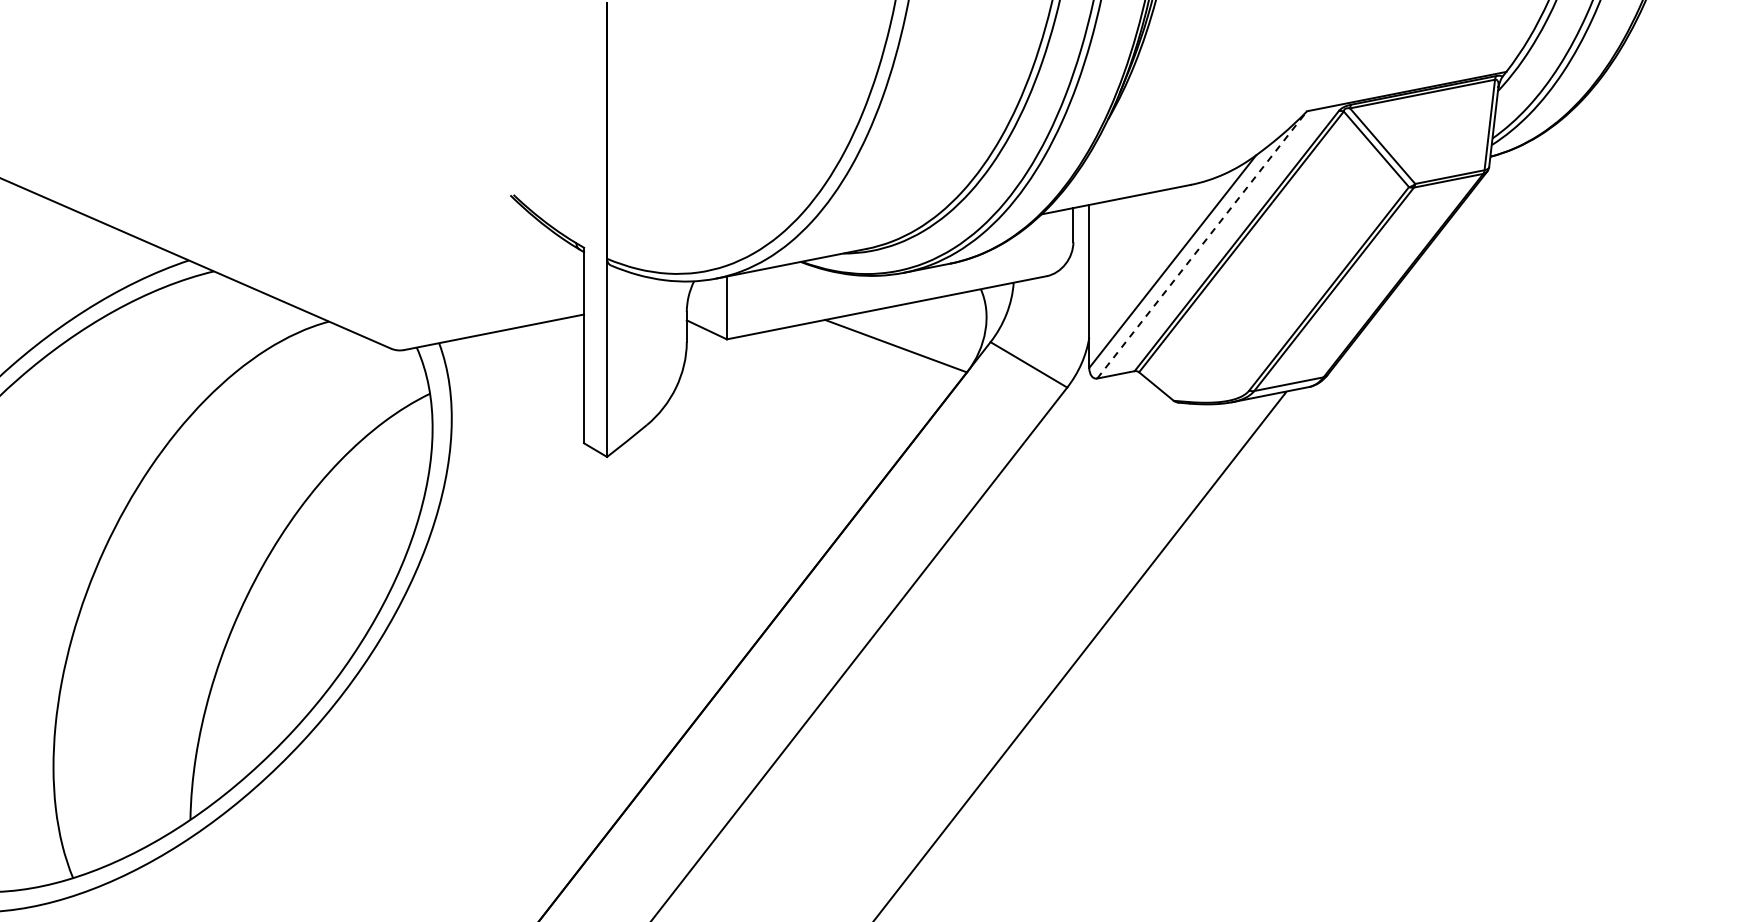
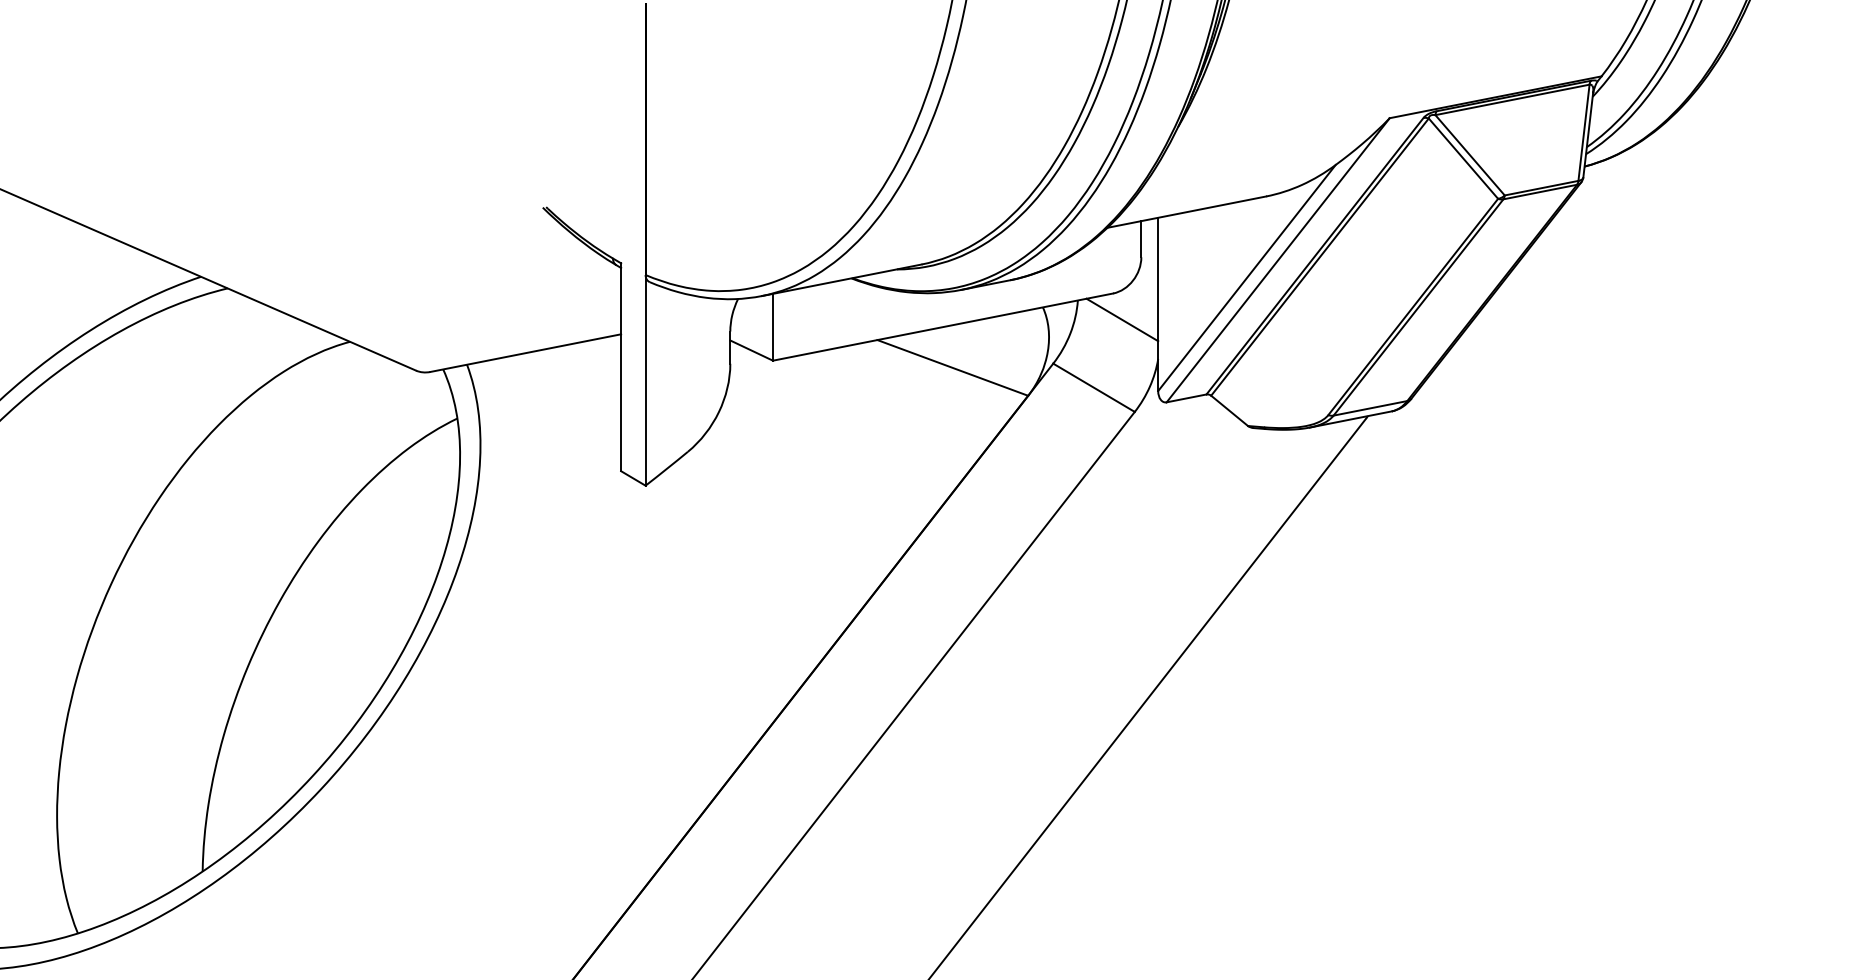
line: (1202, 244) -> (1278, 259), dashed -> solid
line: (1055, 301) -> (1122, 320), added

